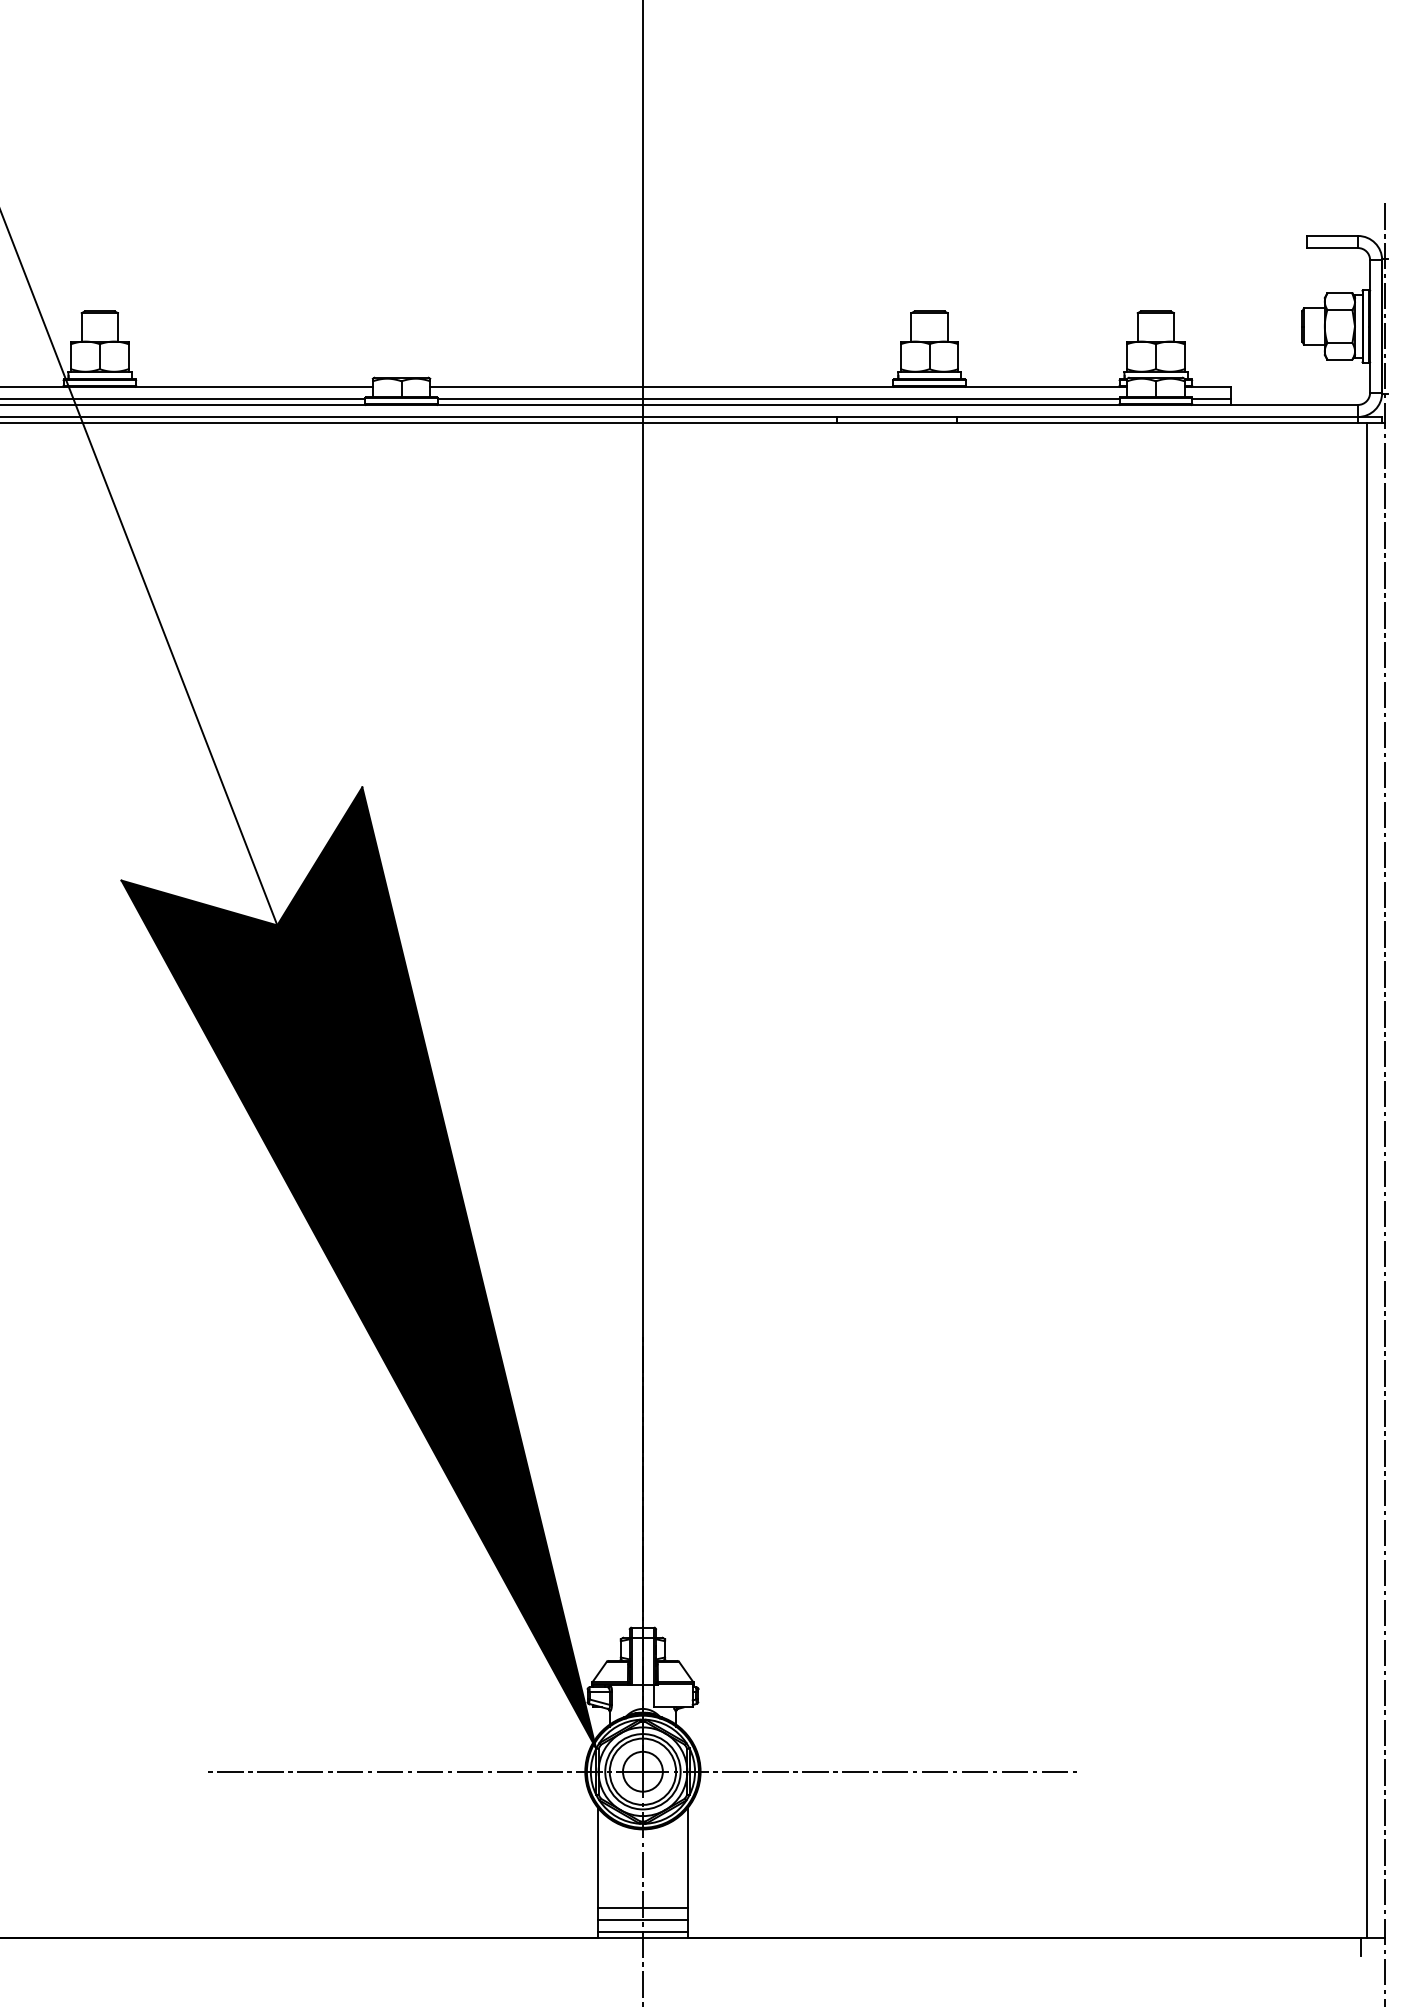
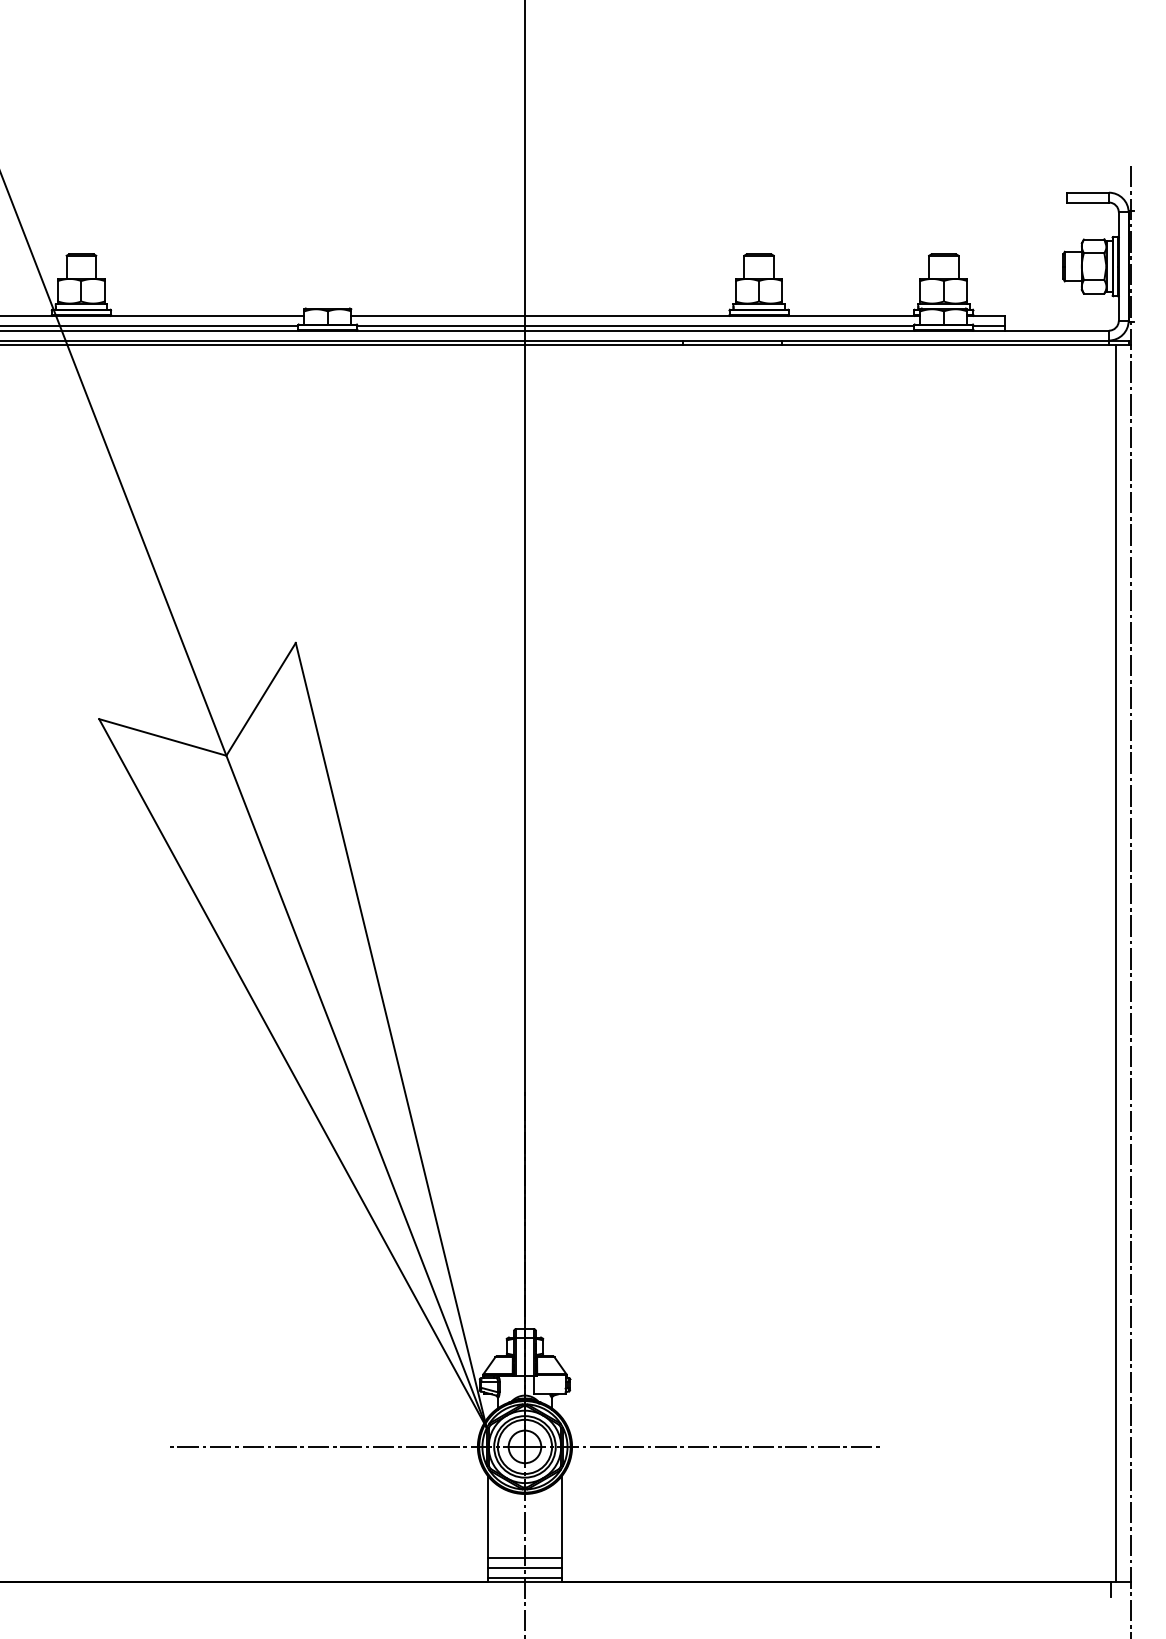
fill: (358, 1266) -> (292, 1034), removed

